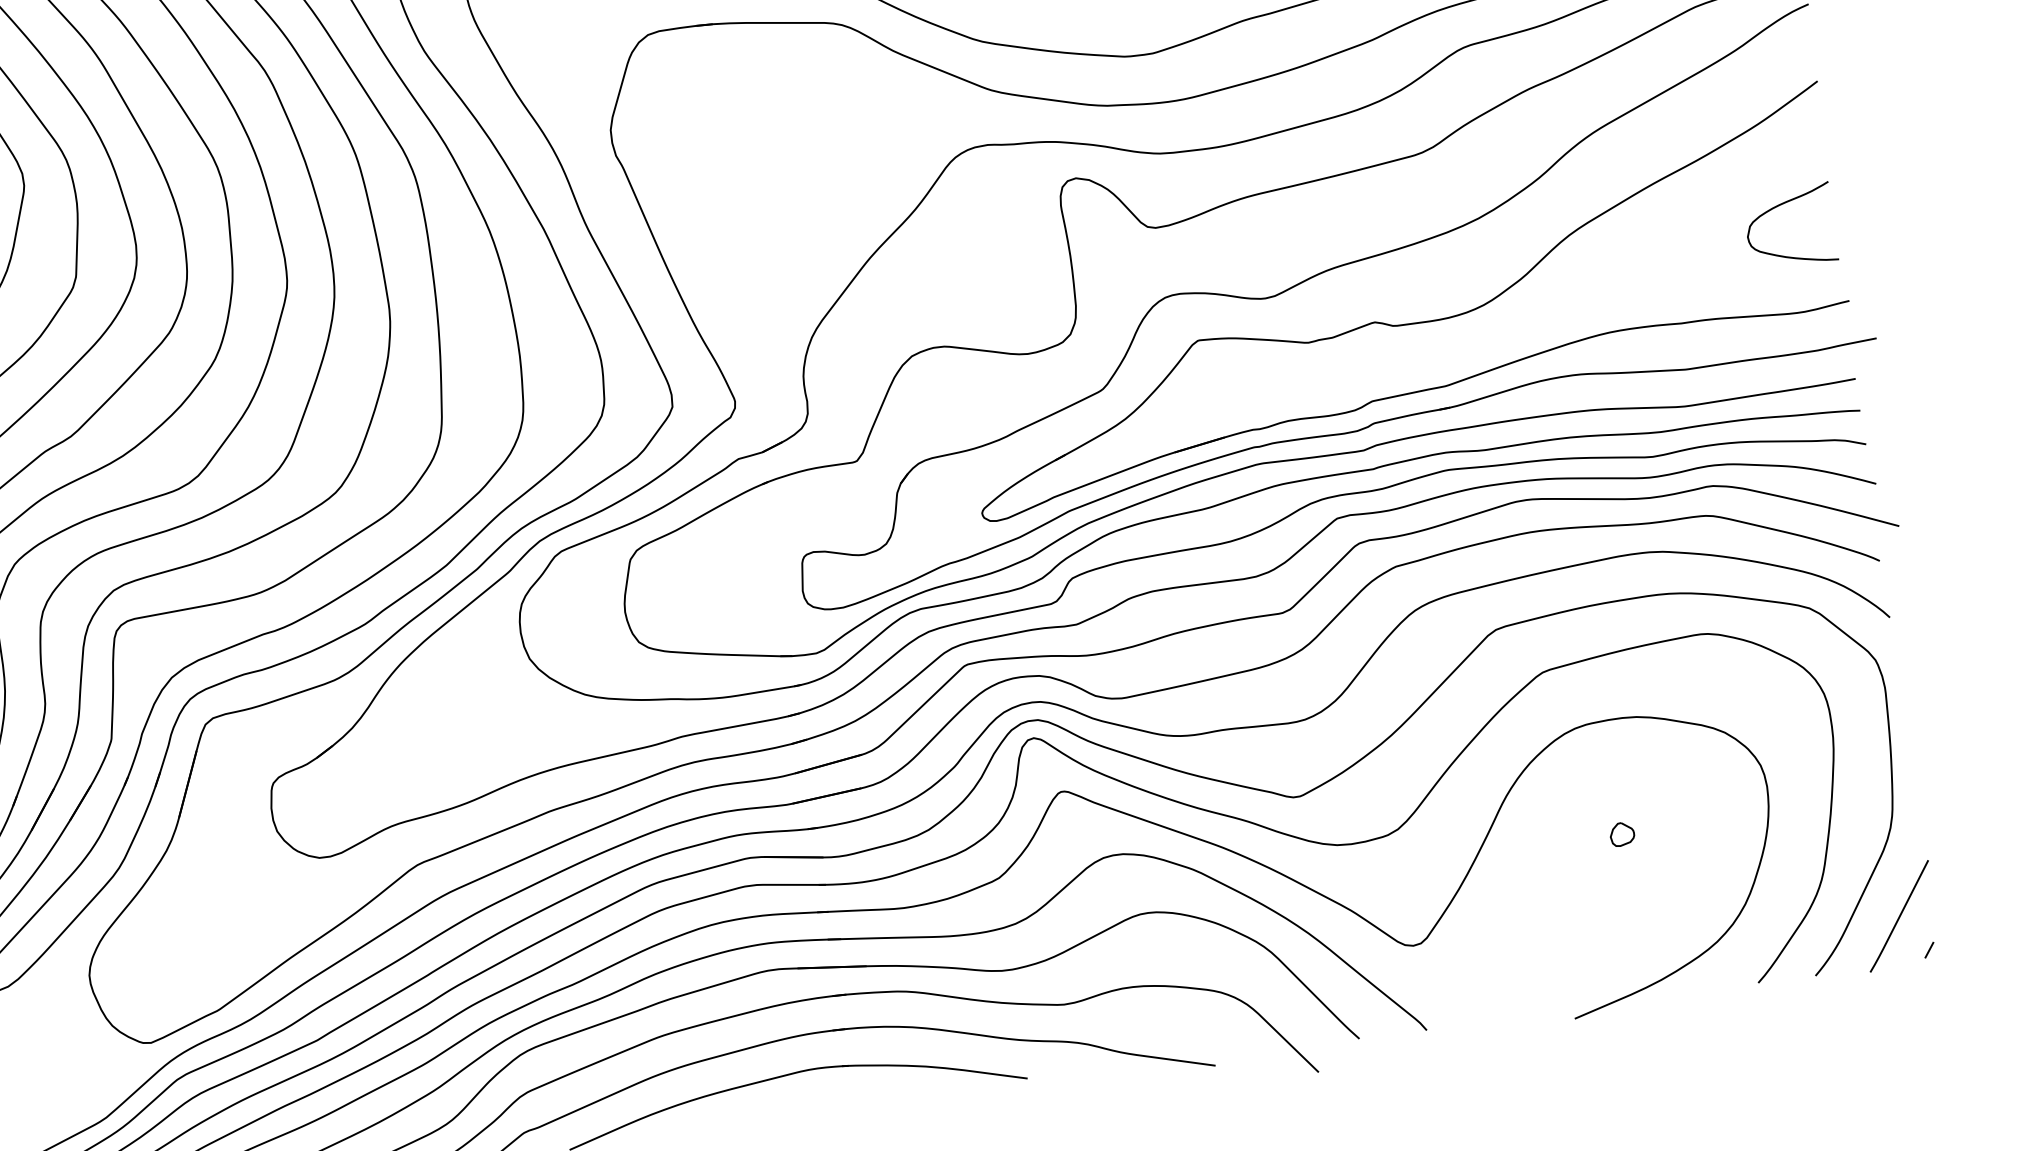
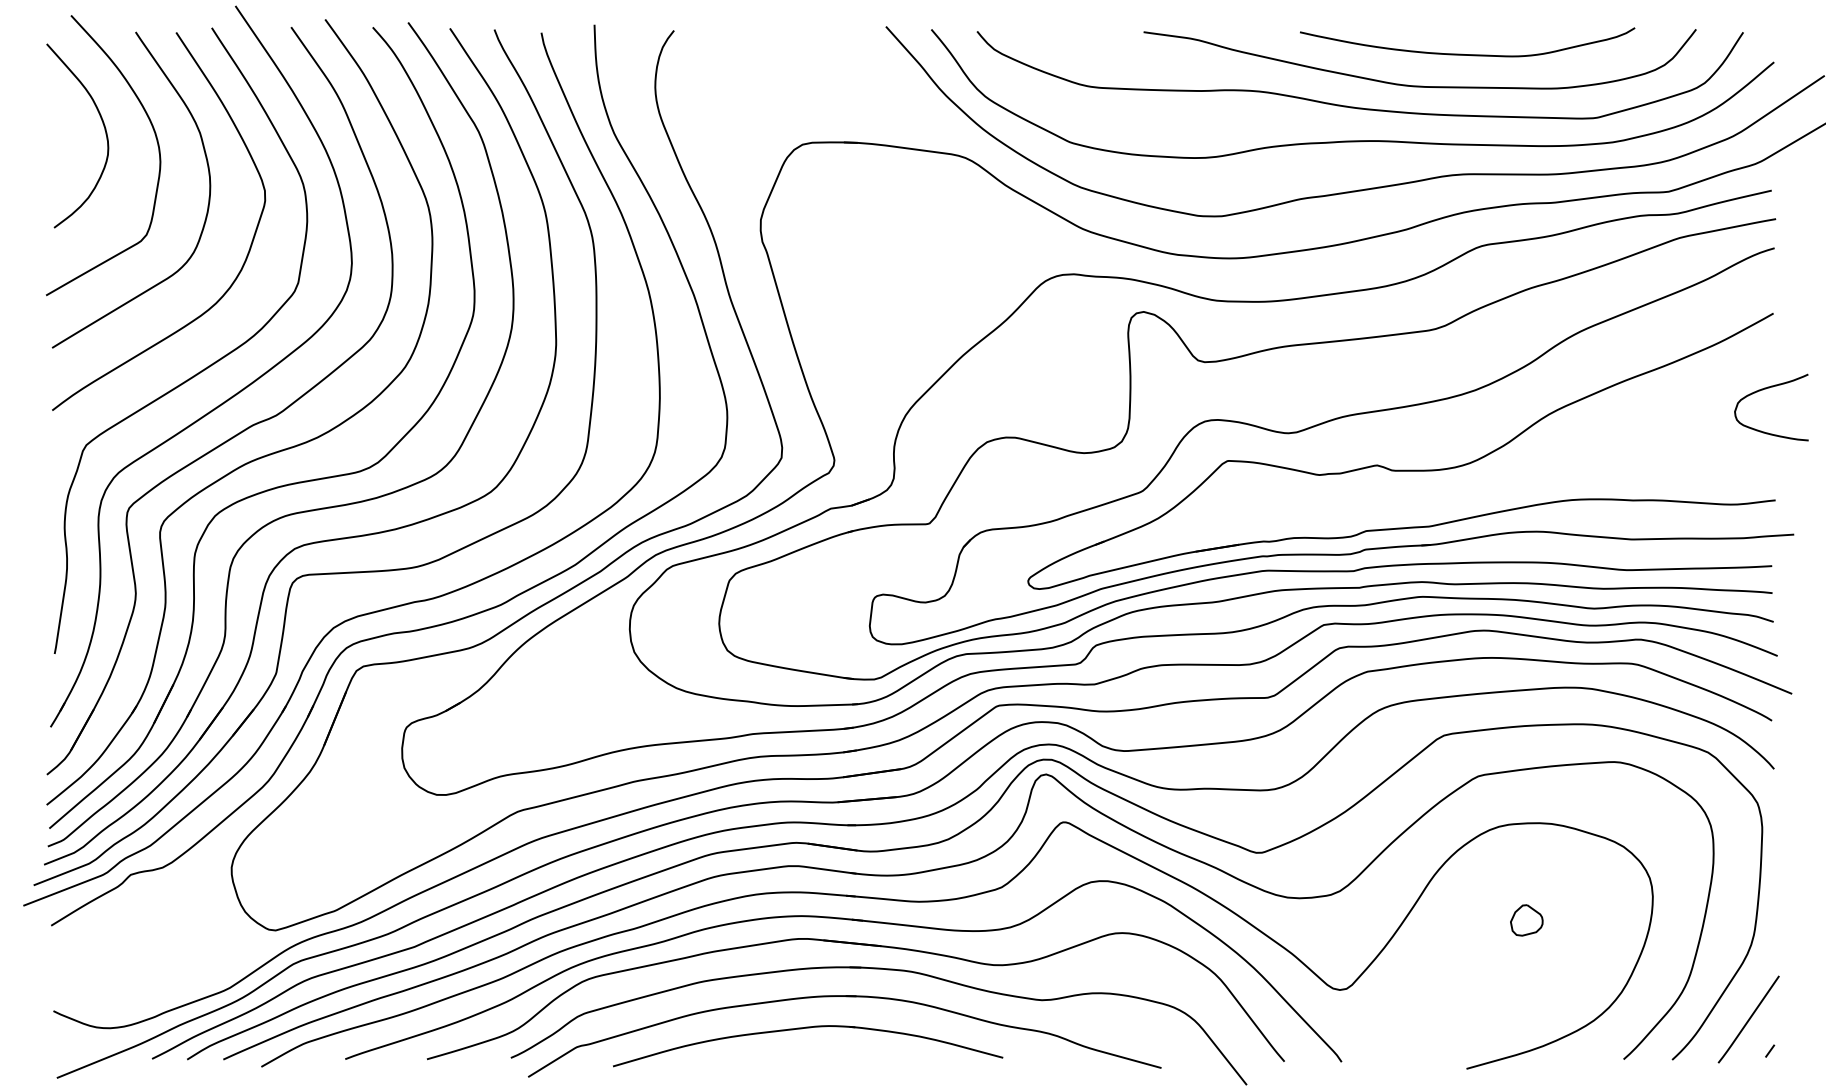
curve: (1781, 205) -> (1766, 389), moved
part: (1621, 833) -> (1526, 919), size x1.6

